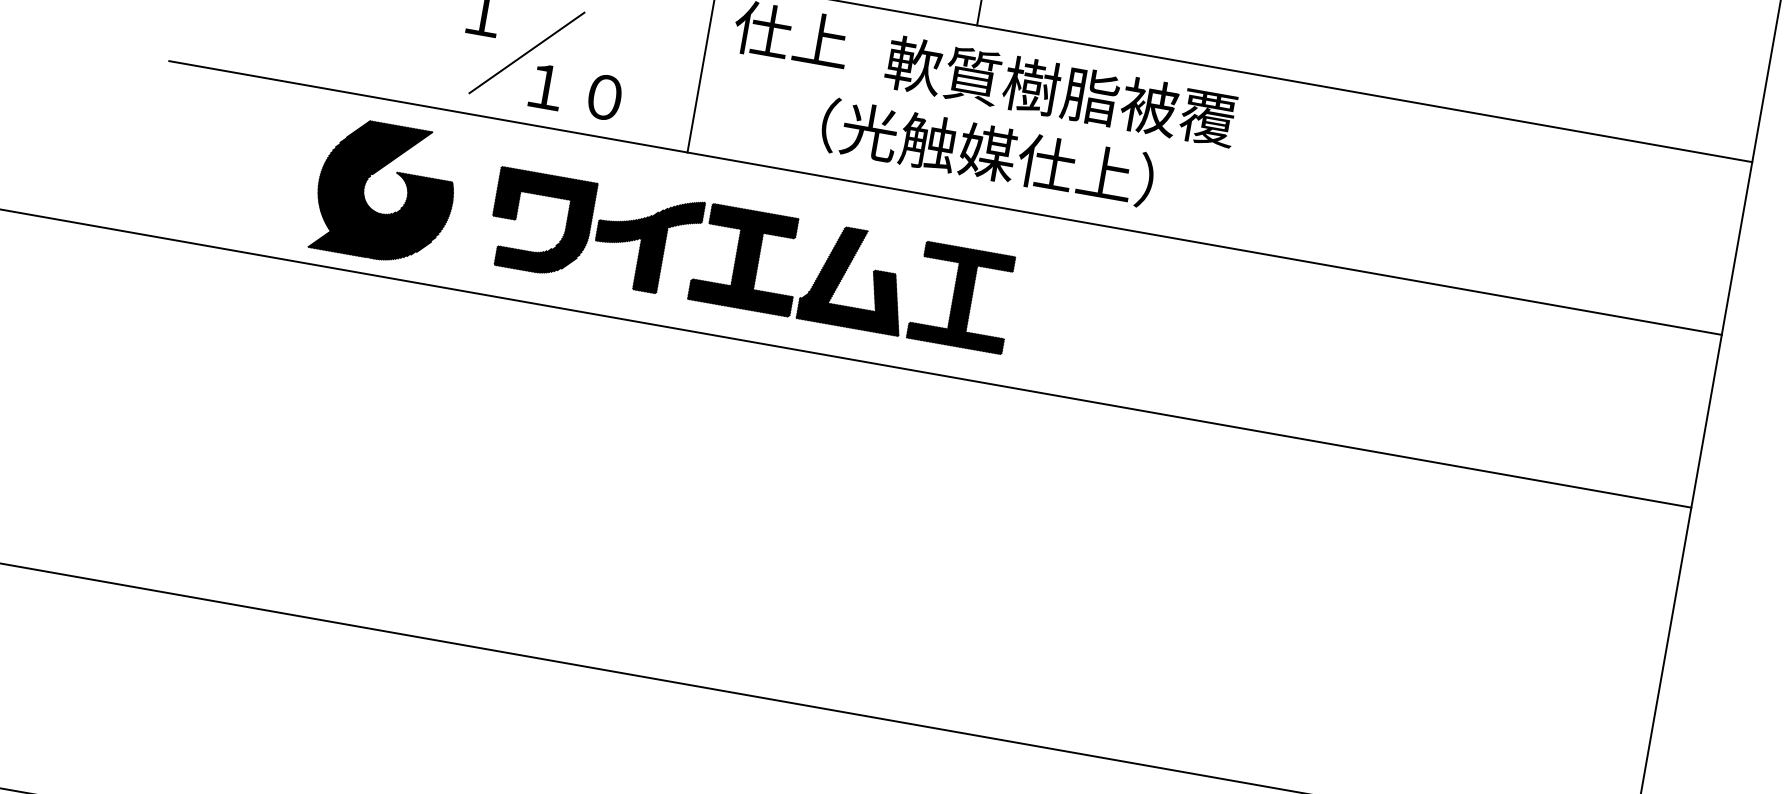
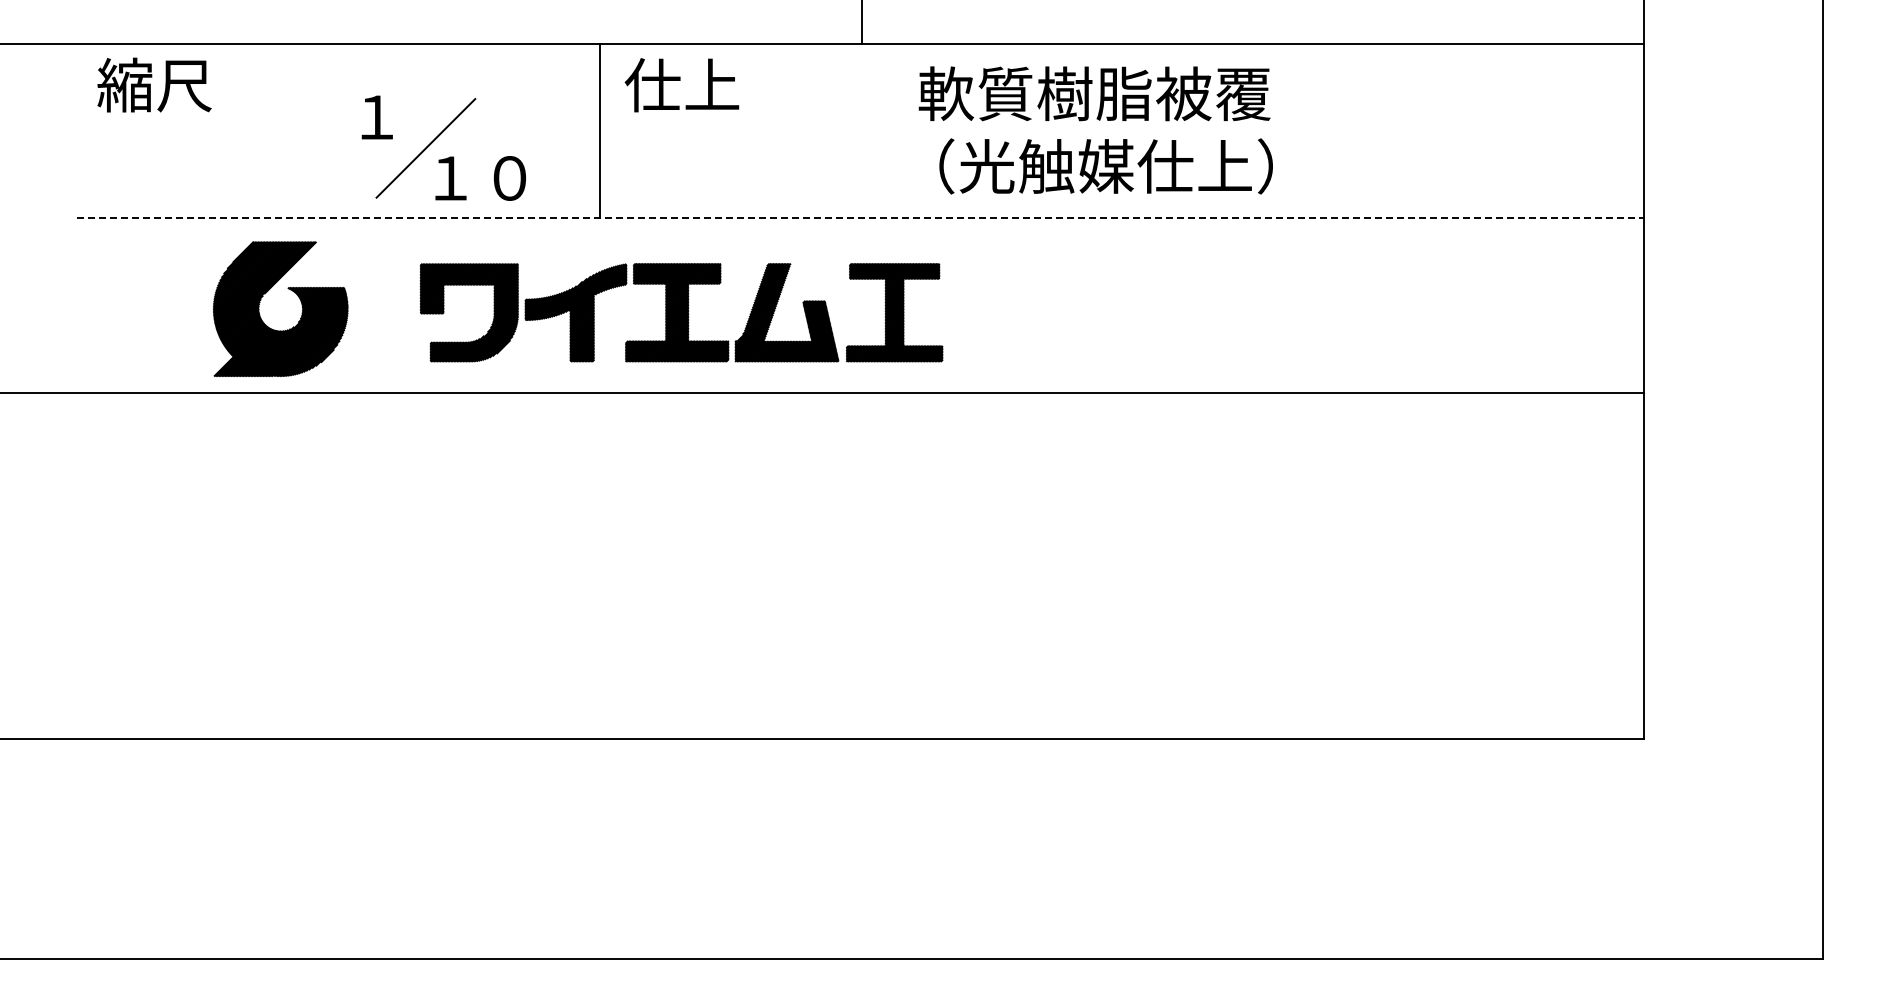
text: (1061, 91) -> (1094, 93), moved
text: (986, 152) -> (1105, 166), moved
part: (374, 174) -> (266, 293), moved
line: (945, 198) -> (860, 218), solid -> dashed

